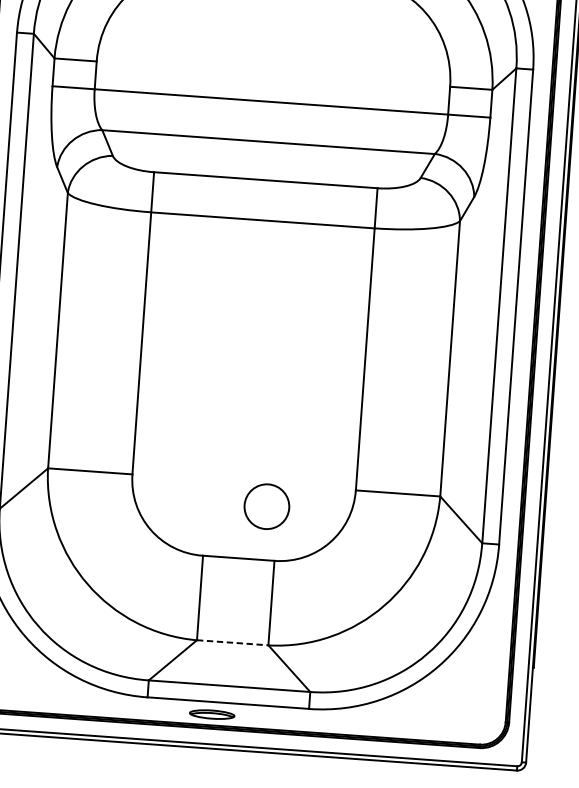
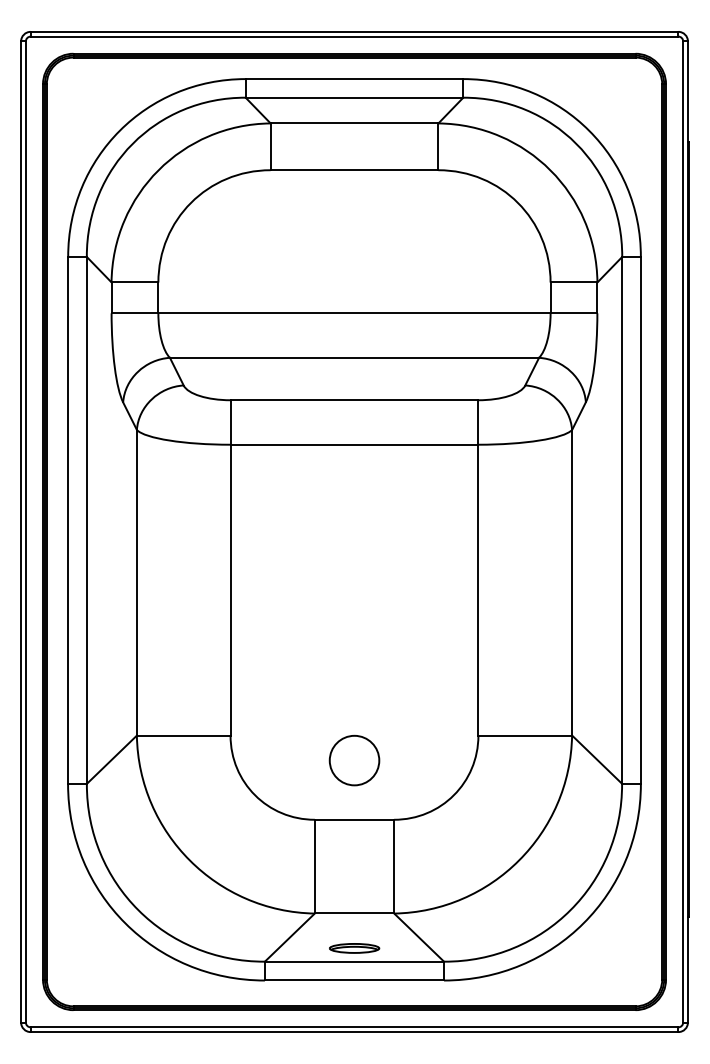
circle: (266, 506) -> (354, 760), moved
line: (232, 642) -> (354, 913), dashed -> solid
part: (212, 714) -> (354, 948), moved

